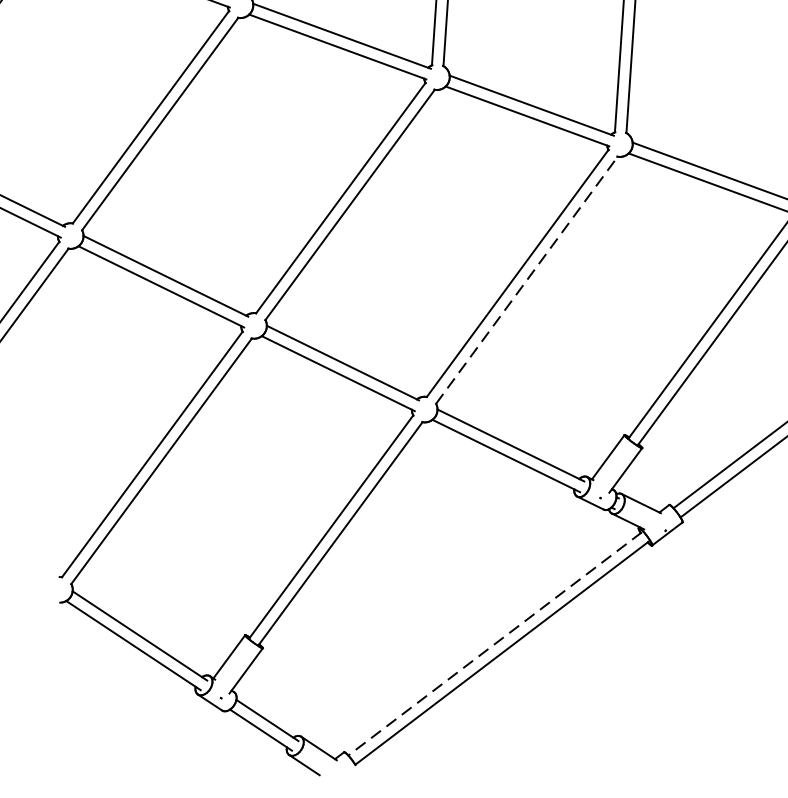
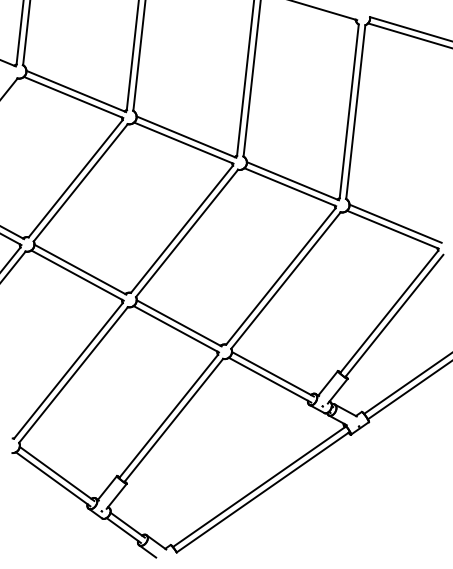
line: (527, 280) -> (286, 280), dashed -> solid
line: (493, 644) -> (258, 487), dashed -> solid

